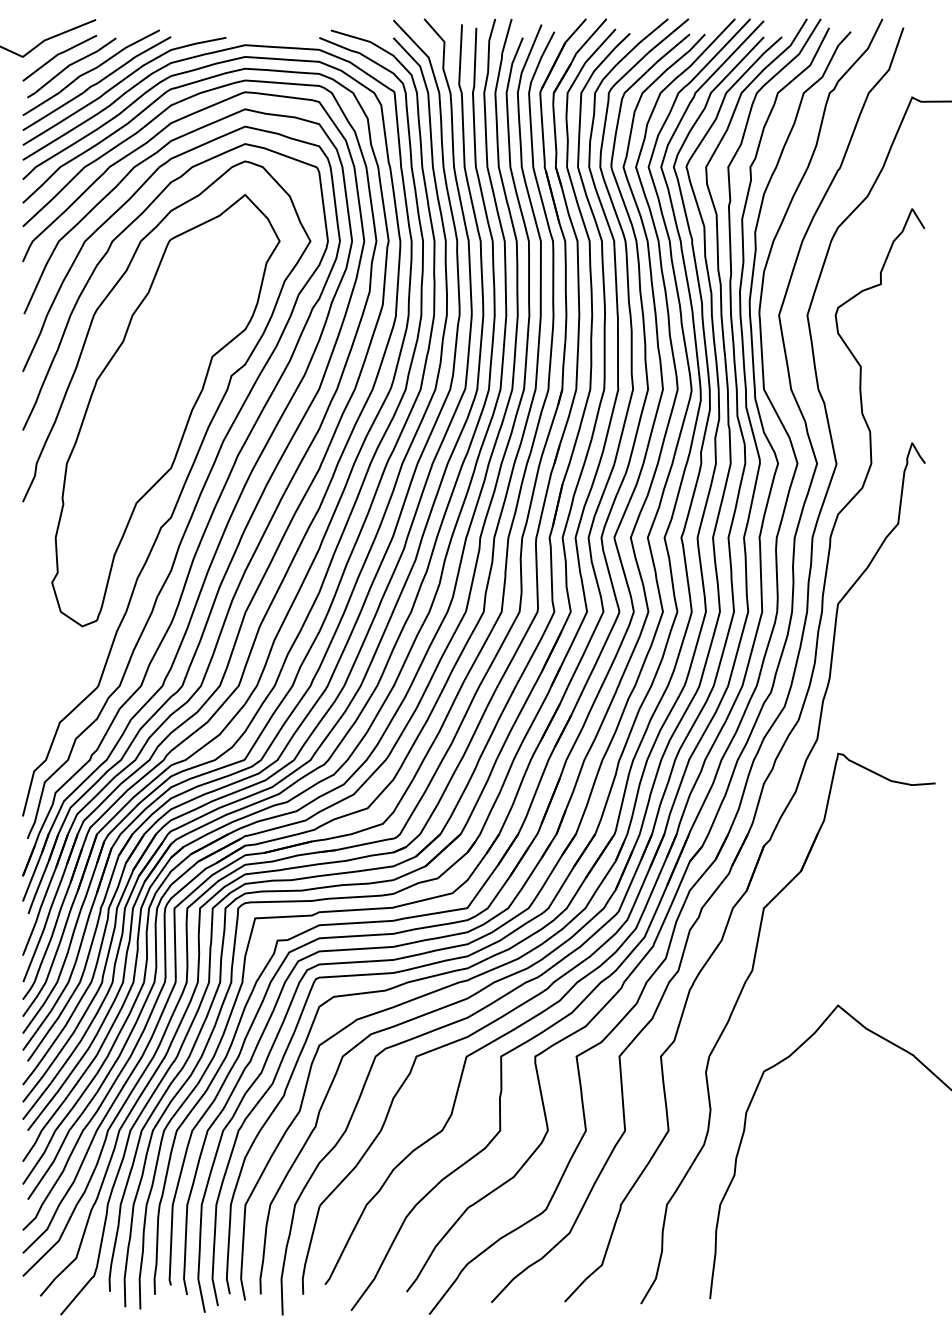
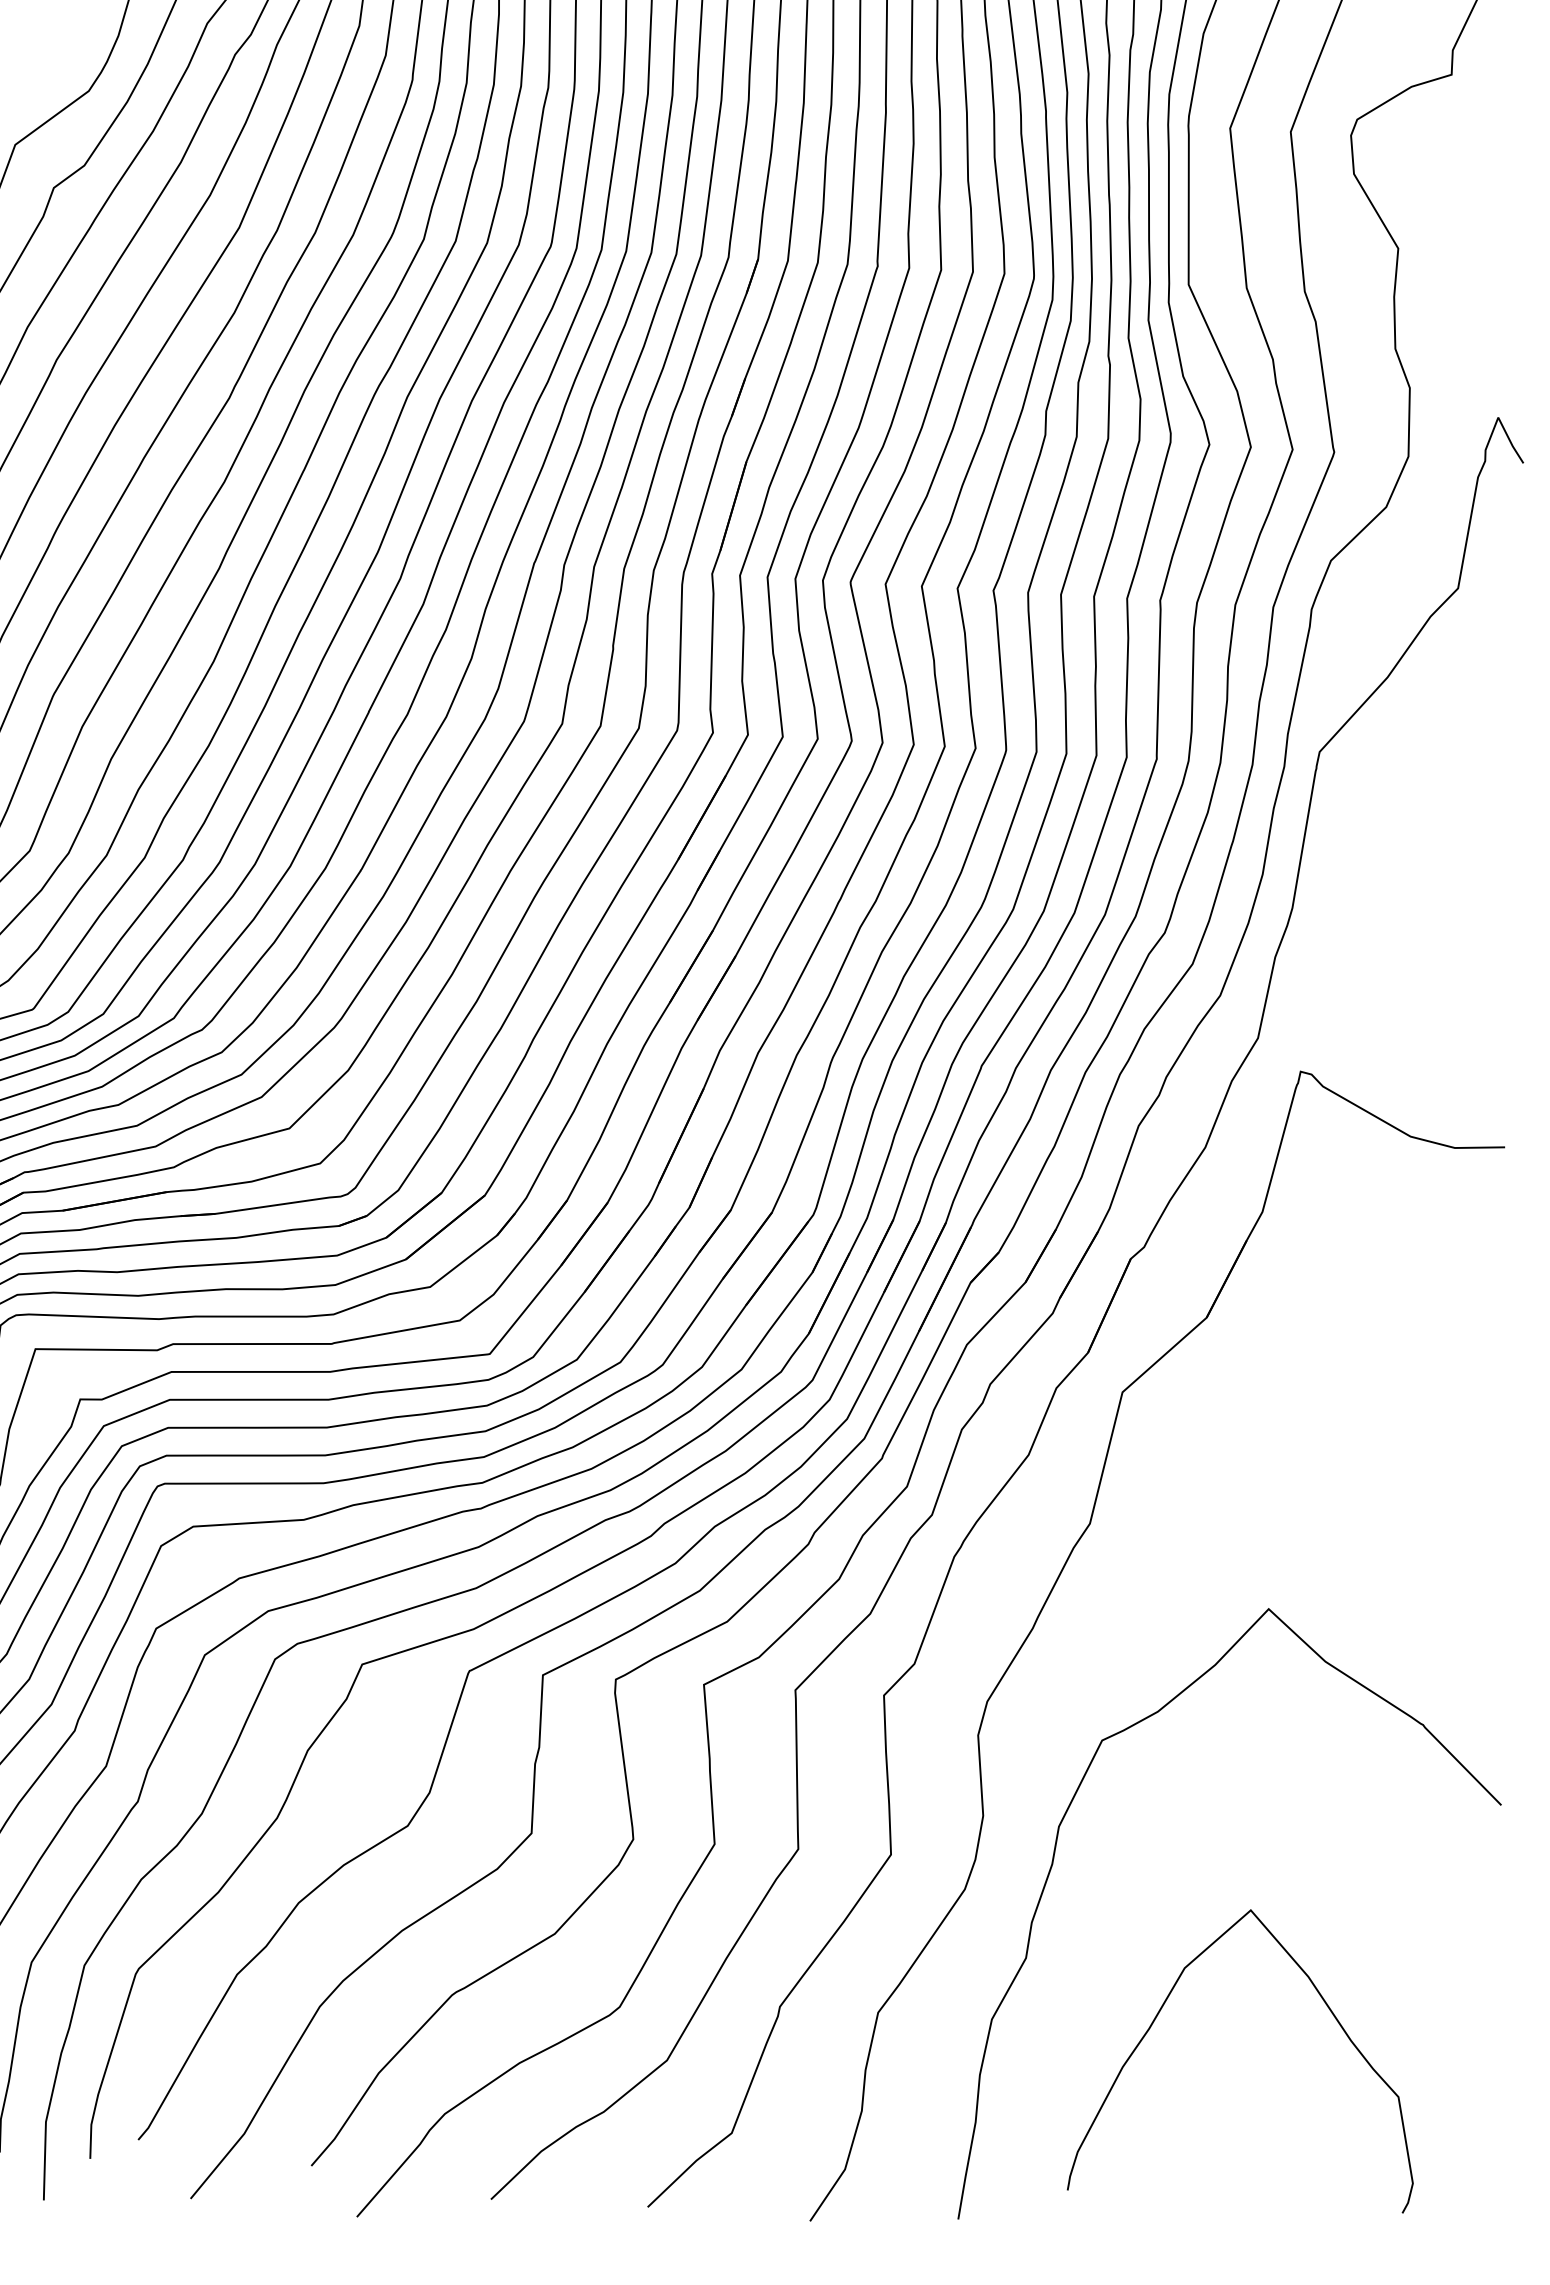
curve: (875, 1189) -> (1325, 2006), added

